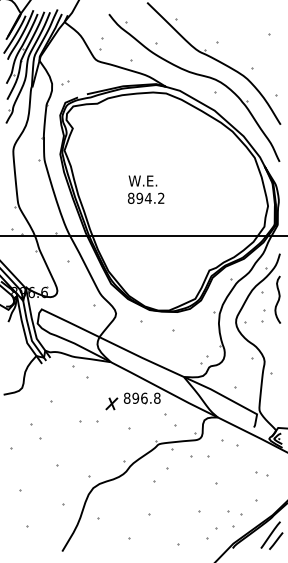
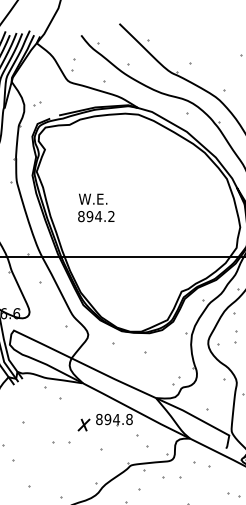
text: (146, 189) -> (96, 207), moved
text: (143, 397) -> (115, 418), 896.8 -> 894.8

